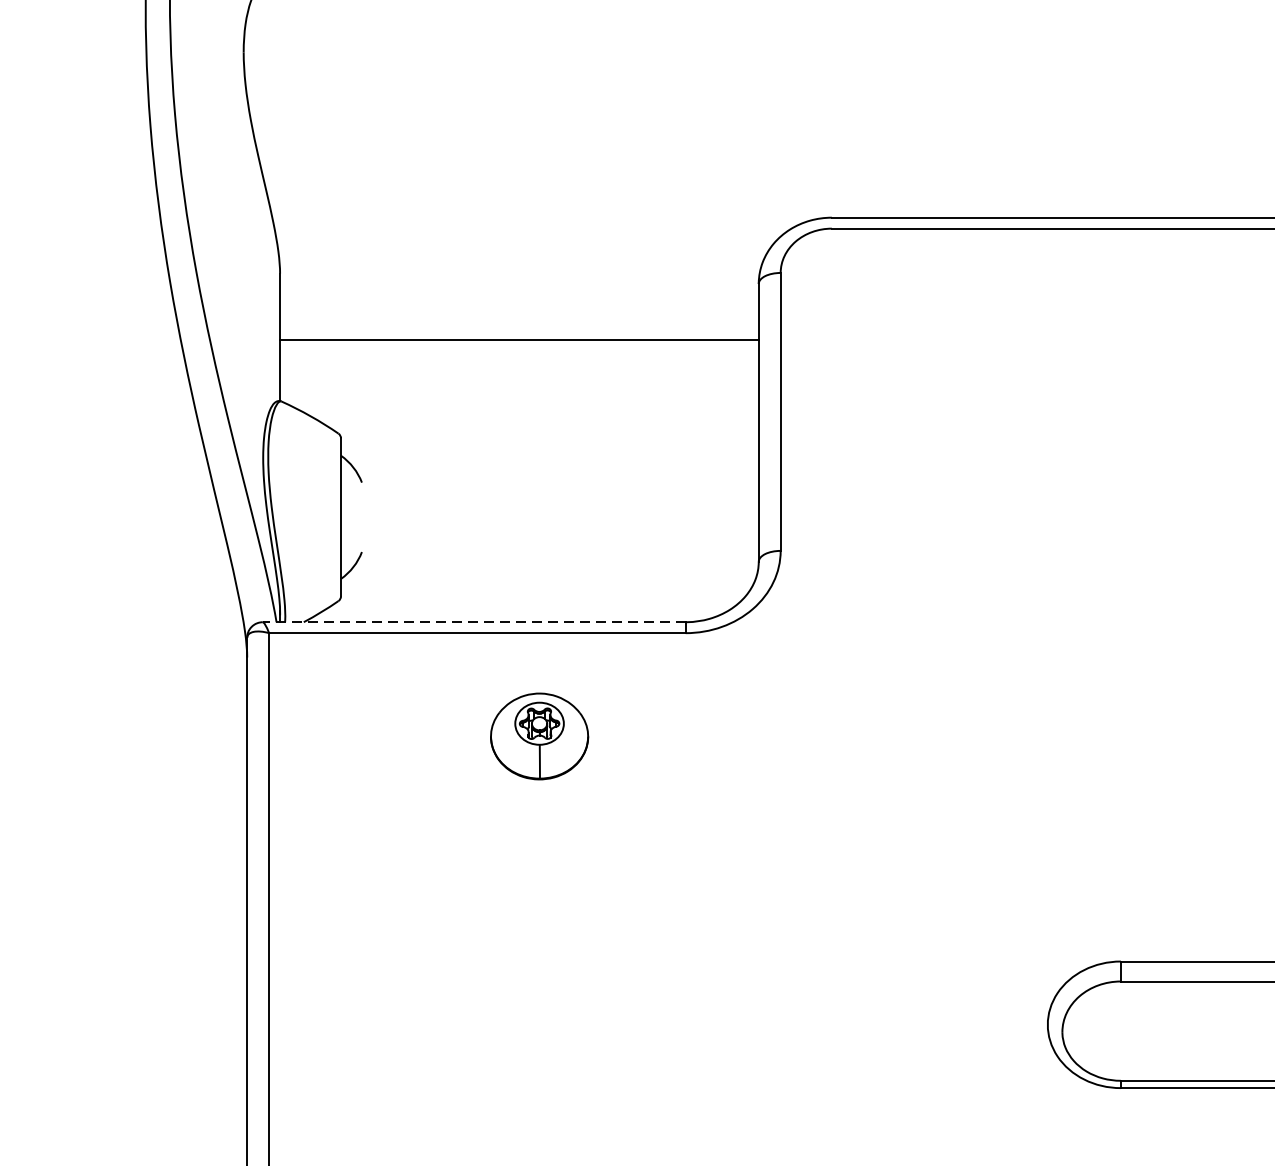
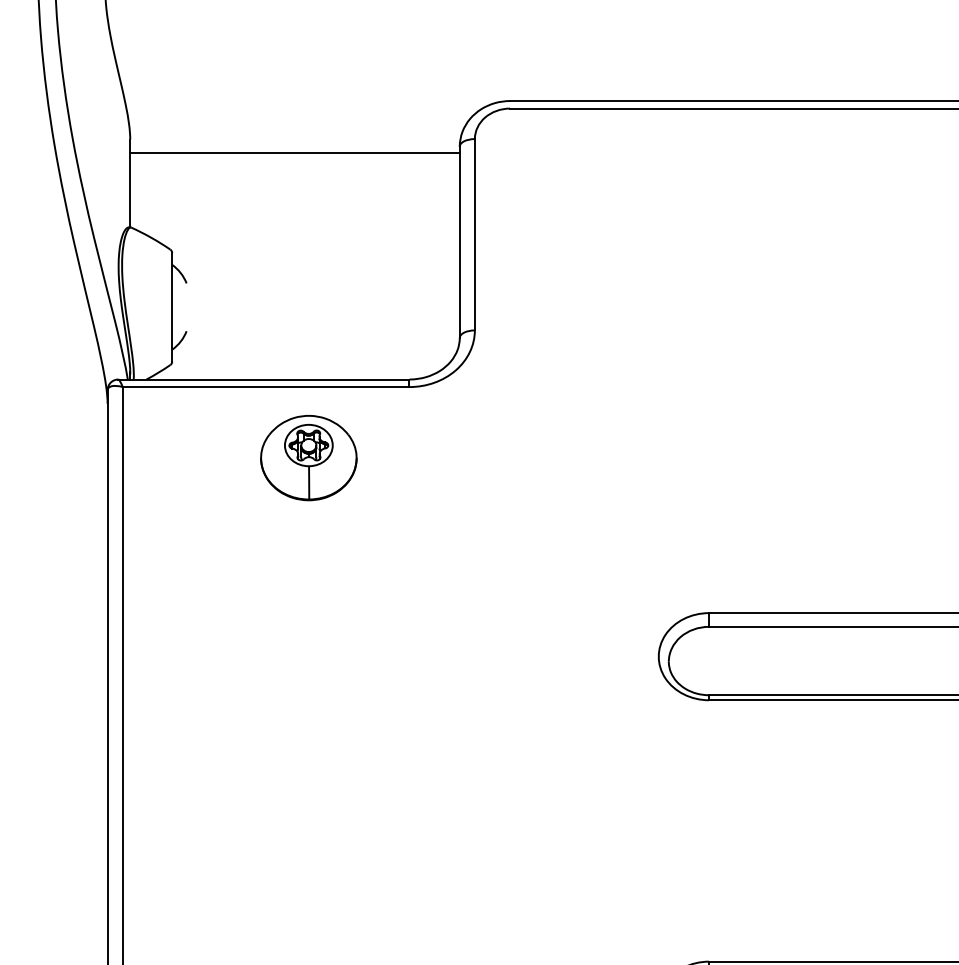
line: (518, 340) -> (294, 152), moved
line: (473, 622) -> (263, 379), dashed -> solid
part: (538, 736) -> (308, 458), size x1.43

